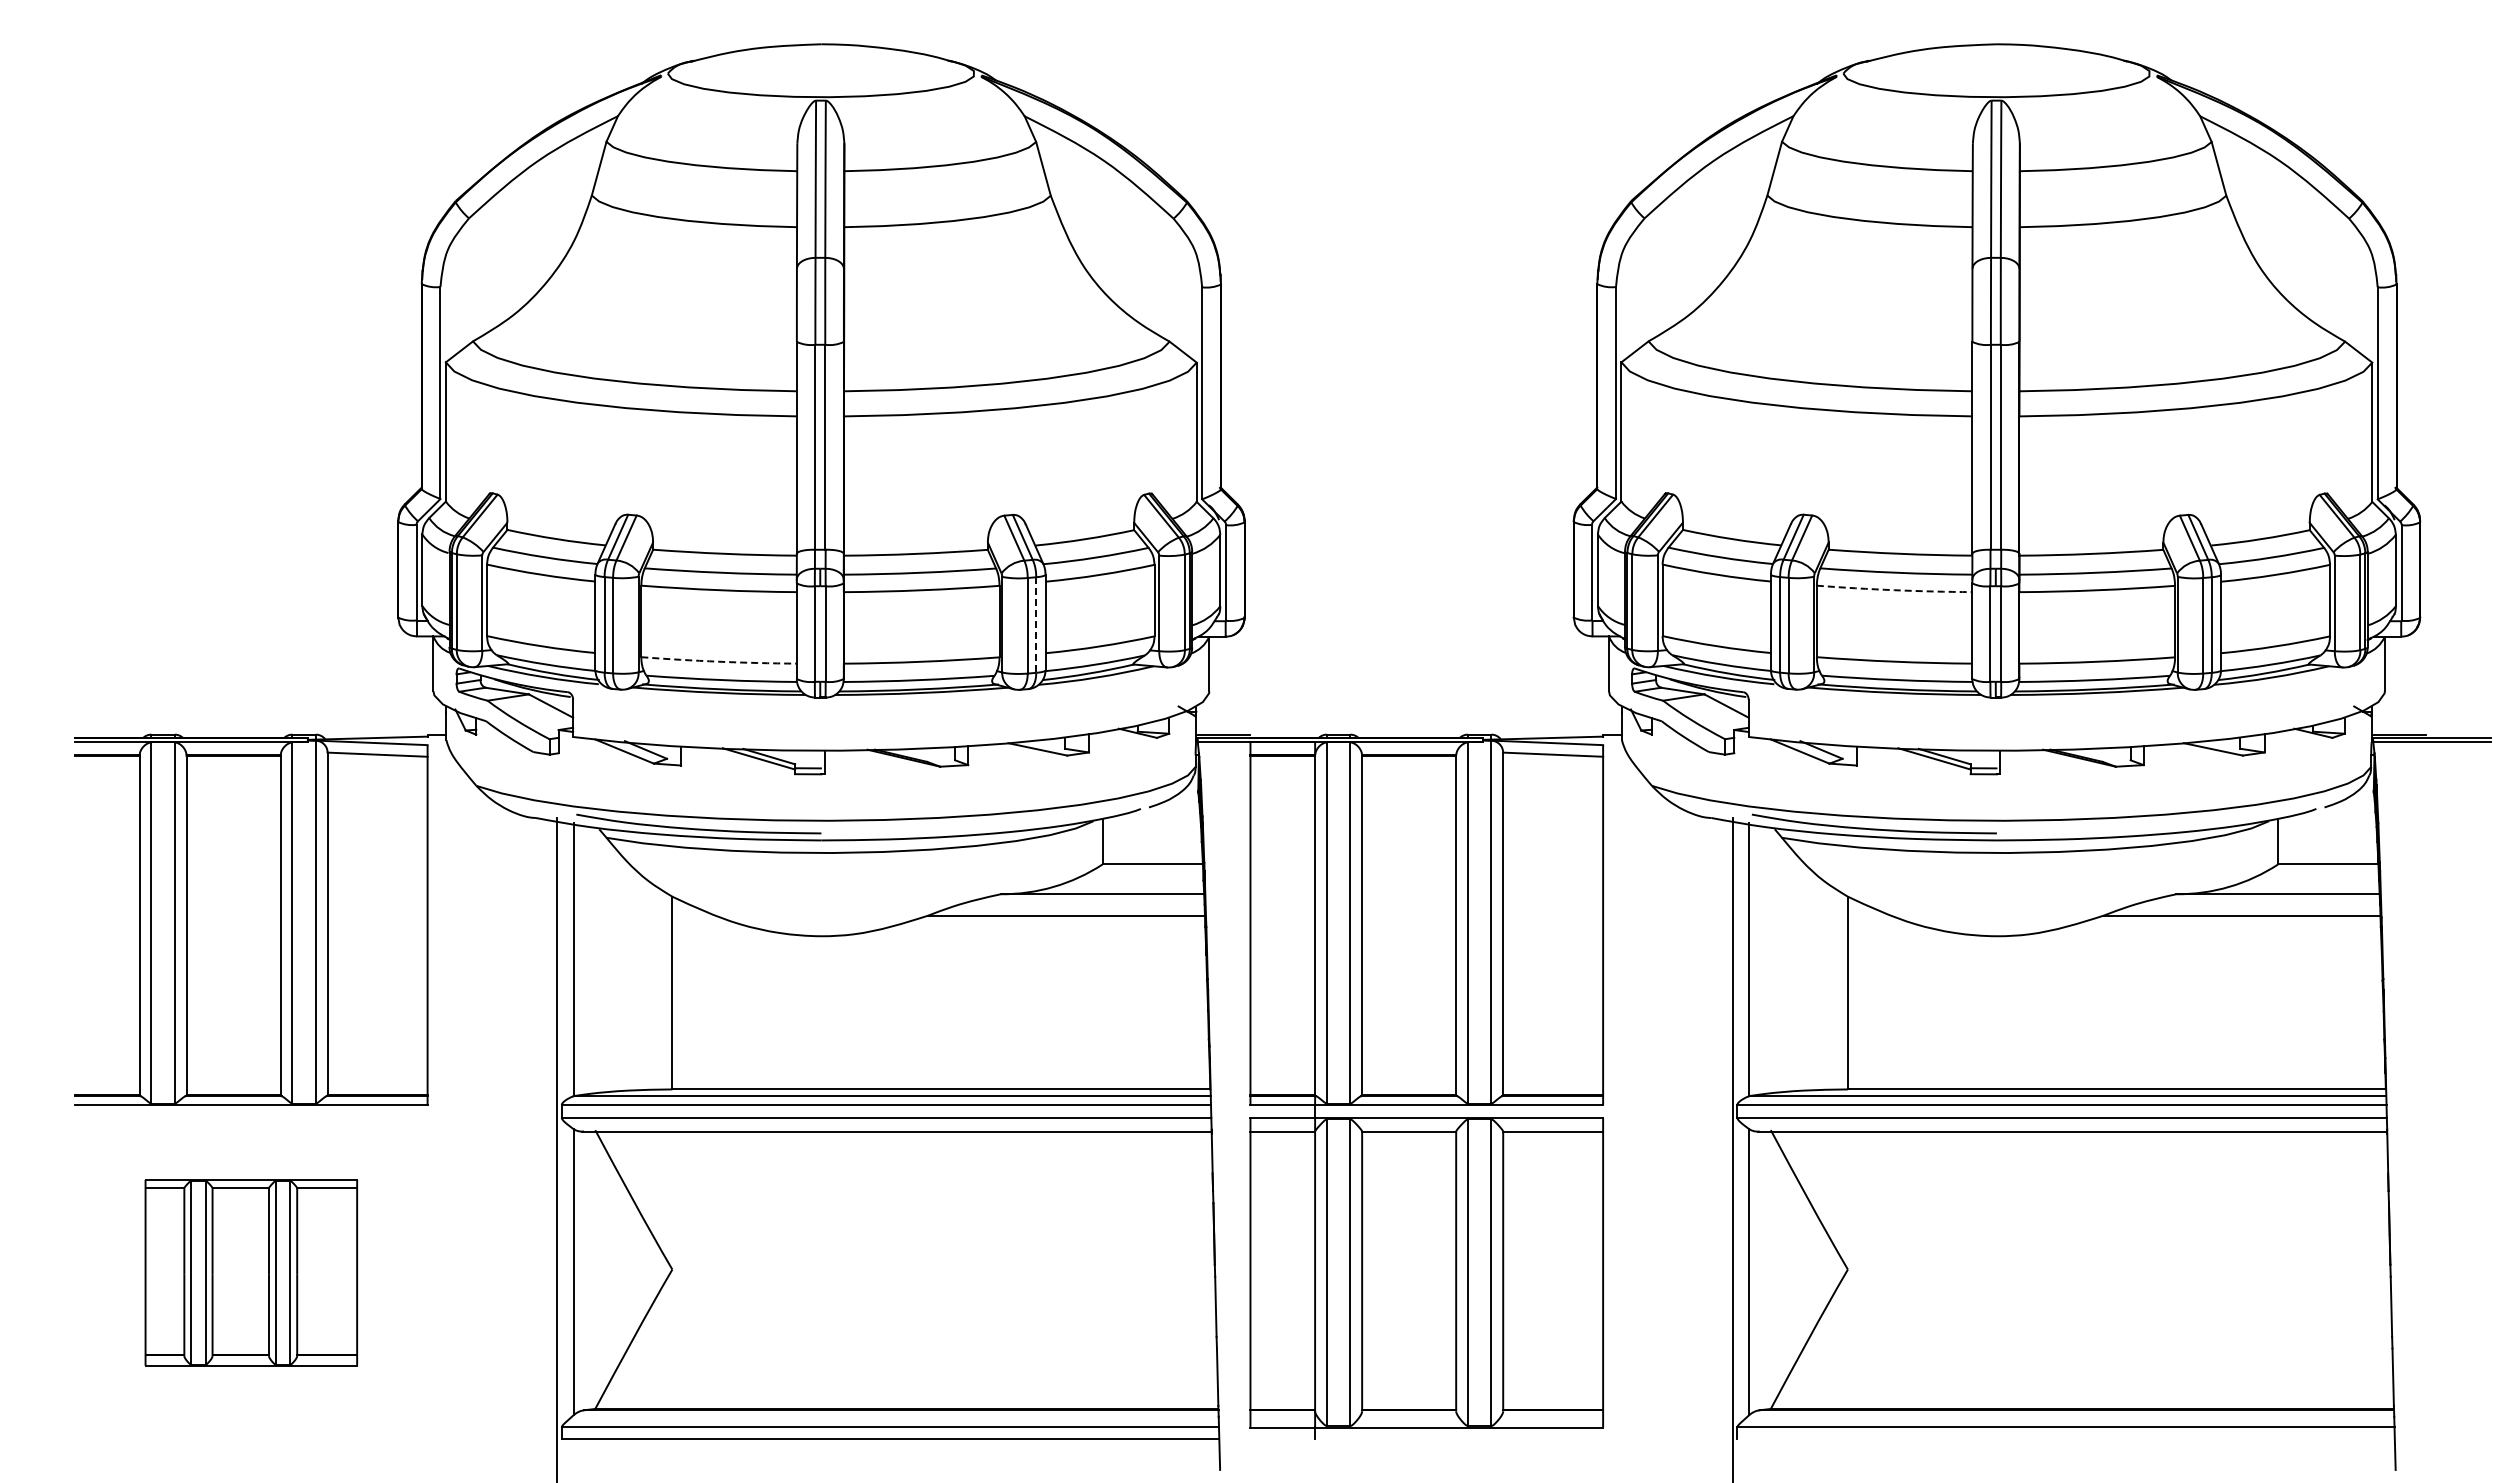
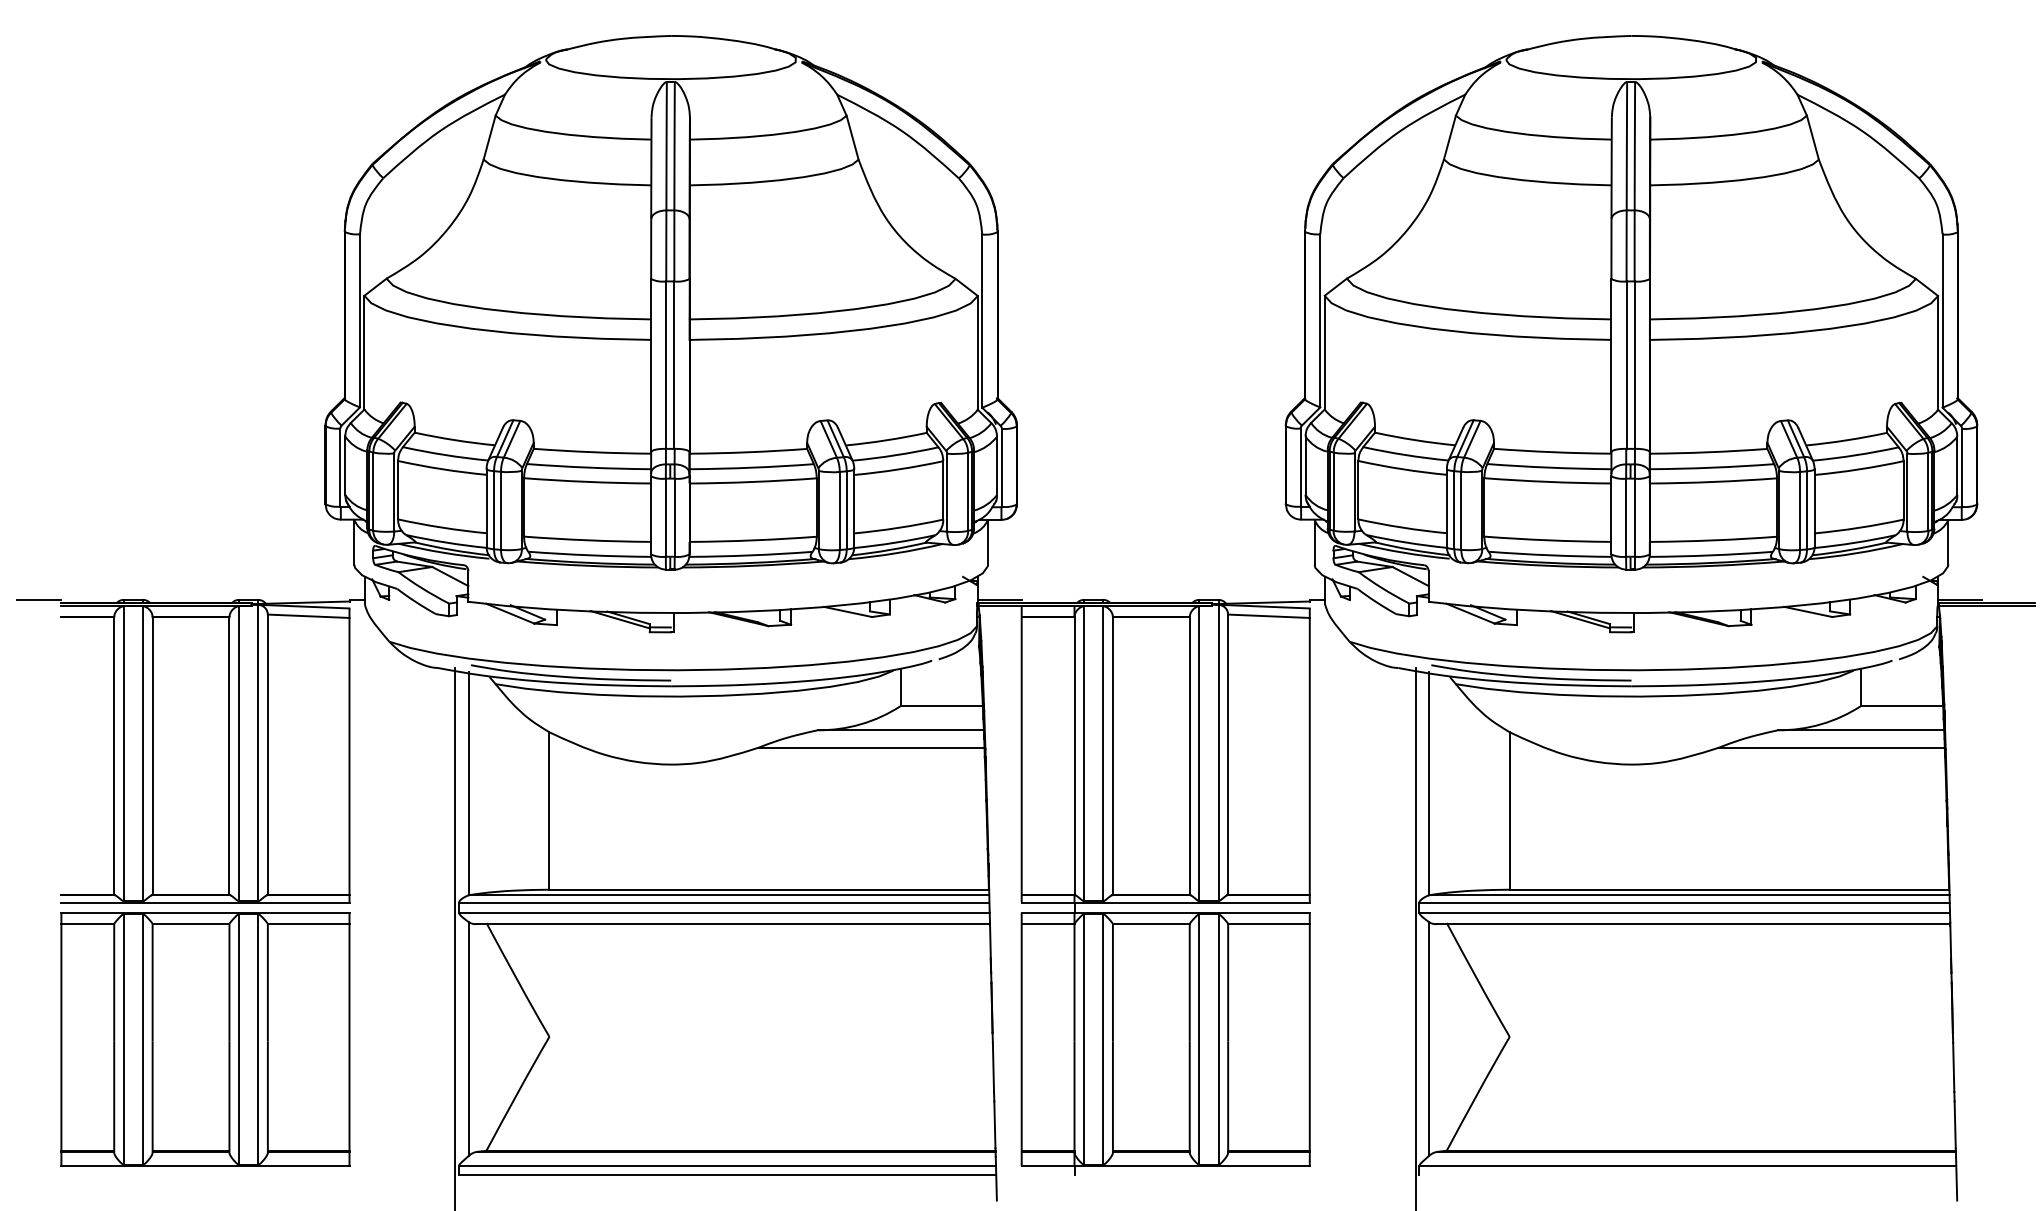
arc: (1894, 590) -> (1547, 482), dashed -> solid
line: (1036, 625) -> (846, 510), dashed -> solid
arc: (719, 661) -> (587, 540), dashed -> solid
line: (47, 734) -> (38, 599), added
part: (251, 1272) -> (205, 1039), size x1.67

